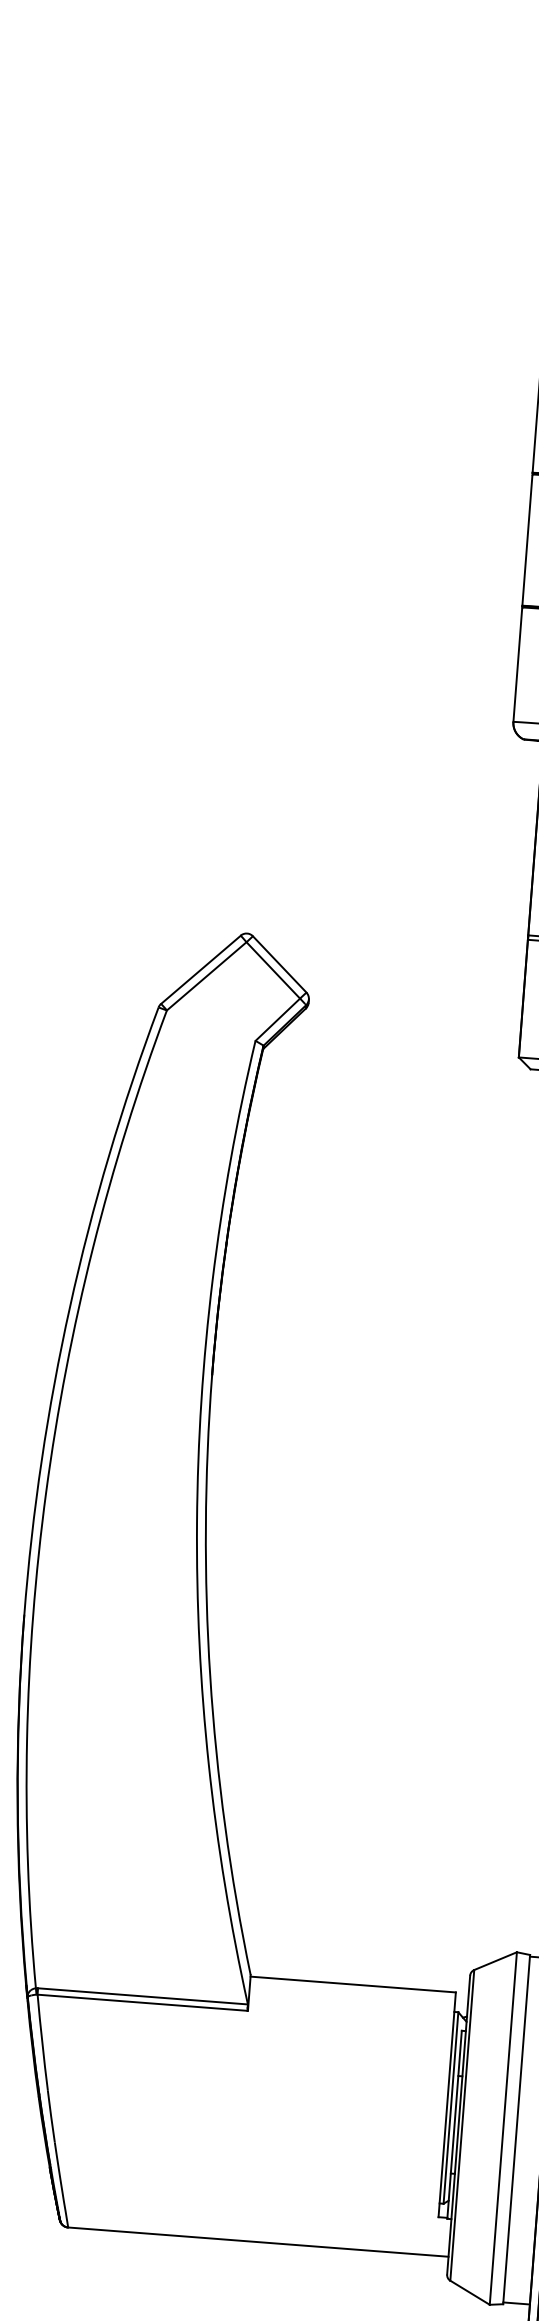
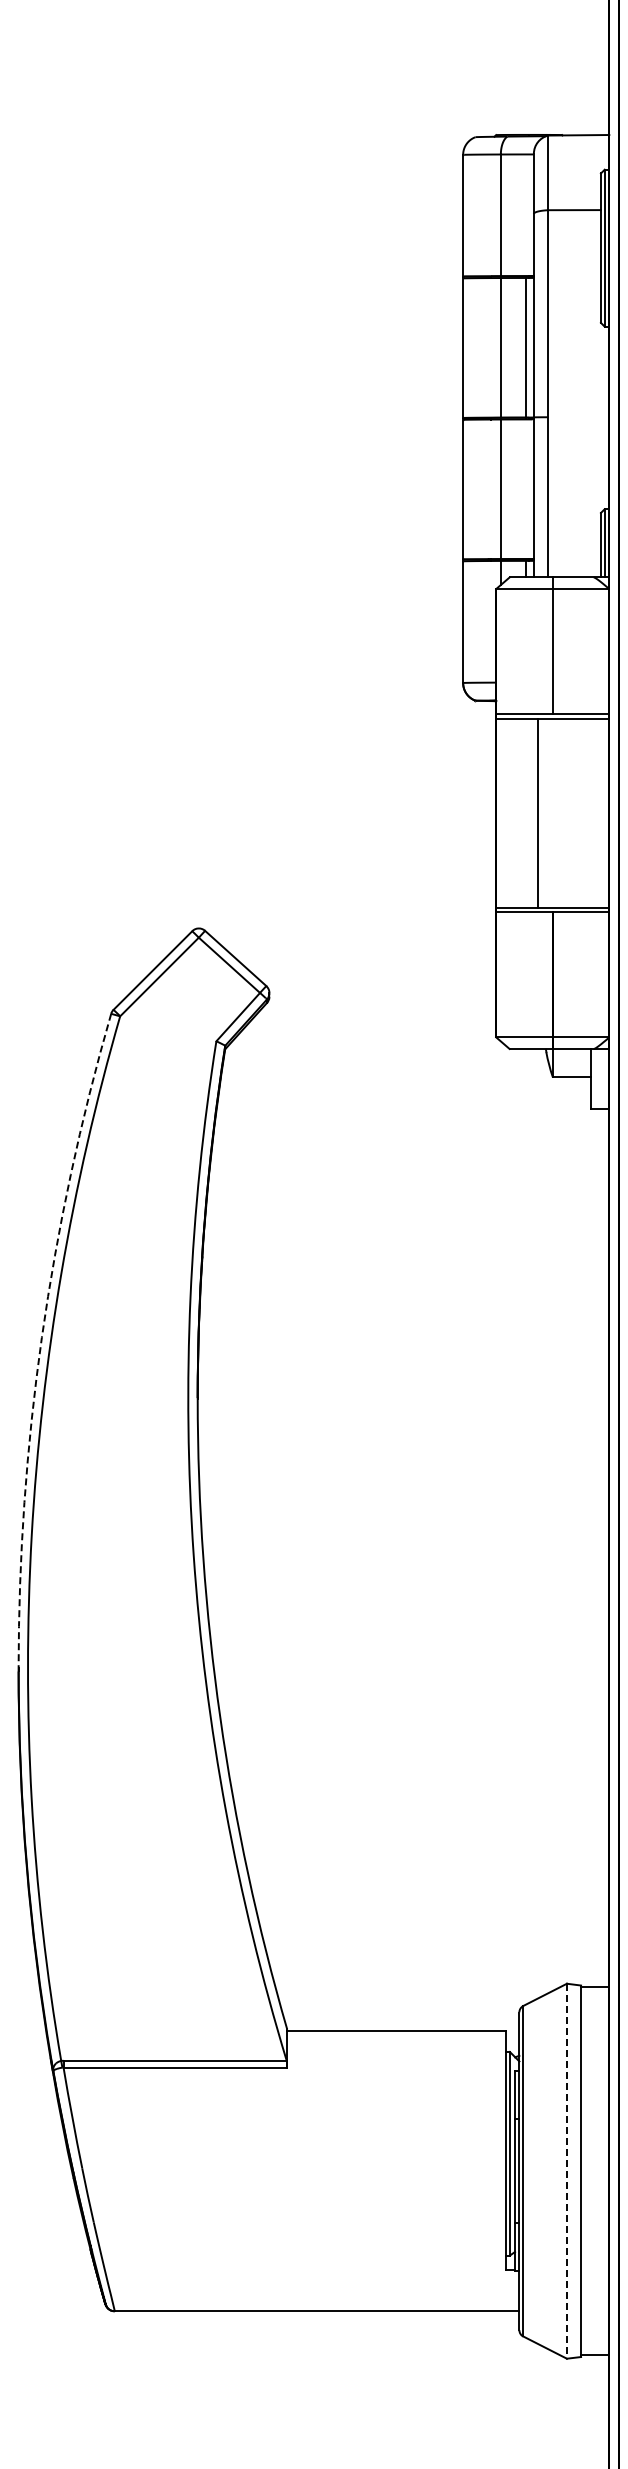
arc: (69, 1306) -> (41, 1337), solid -> dashed
line: (502, 2128) -> (566, 2171), solid -> dashed

